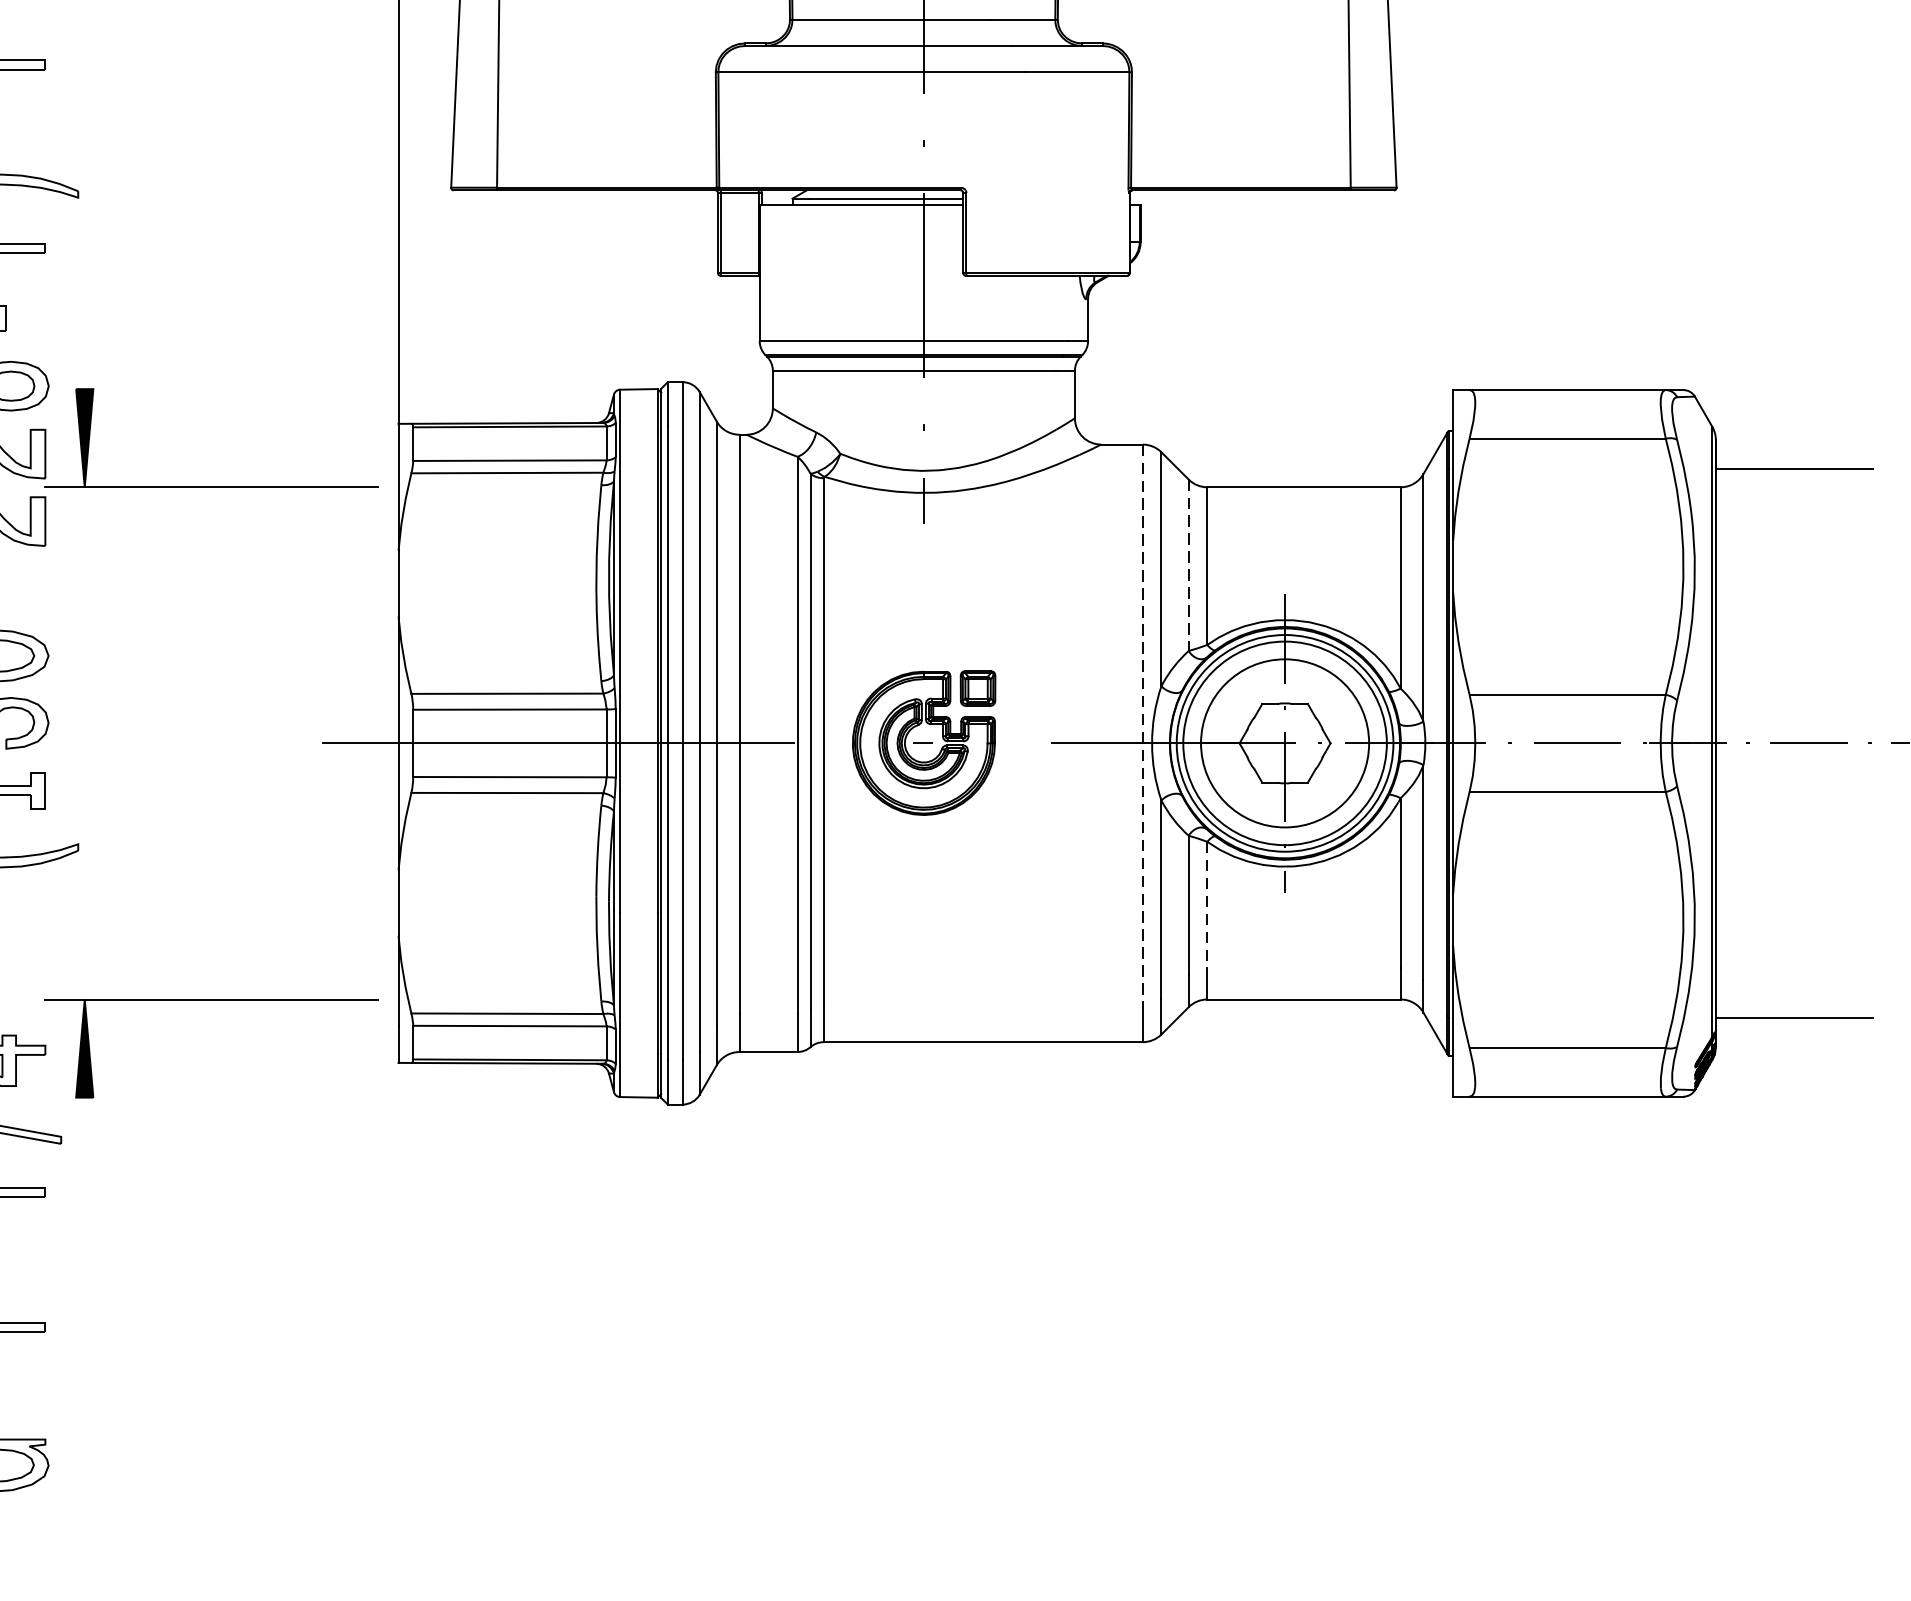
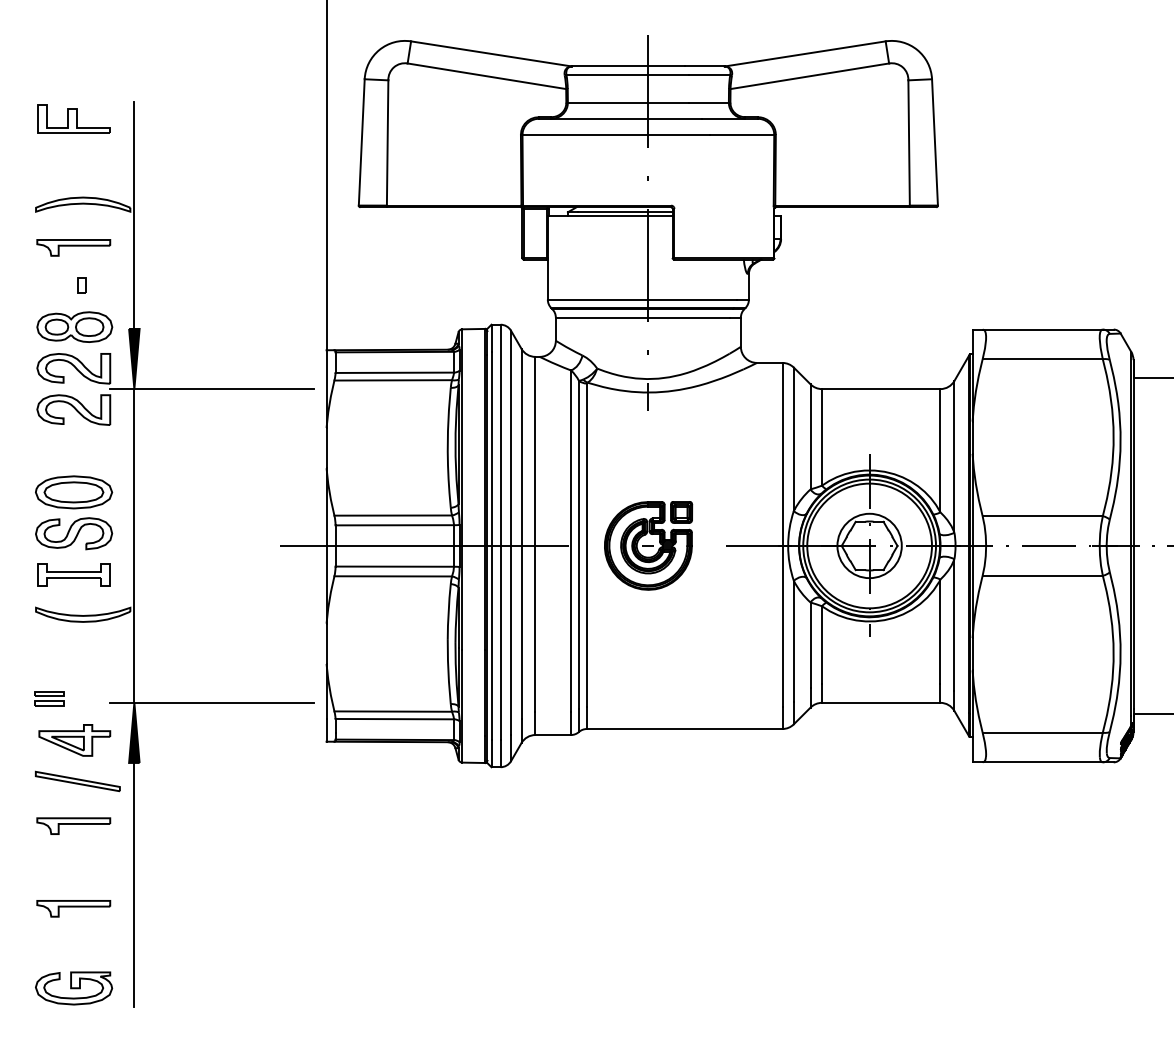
line: (84, 202) -> (134, 214), added
line: (1188, 564) -> (810, 436), dashed -> solid
line: (1142, 724) -> (782, 534), dashed -> solid
line: (84, 742) -> (134, 545), added
circle: (1284, 742) -> (869, 545), size x0.62
line: (1206, 904) -> (821, 644), dashed -> solid
line: (84, 1296) -> (134, 884), added

